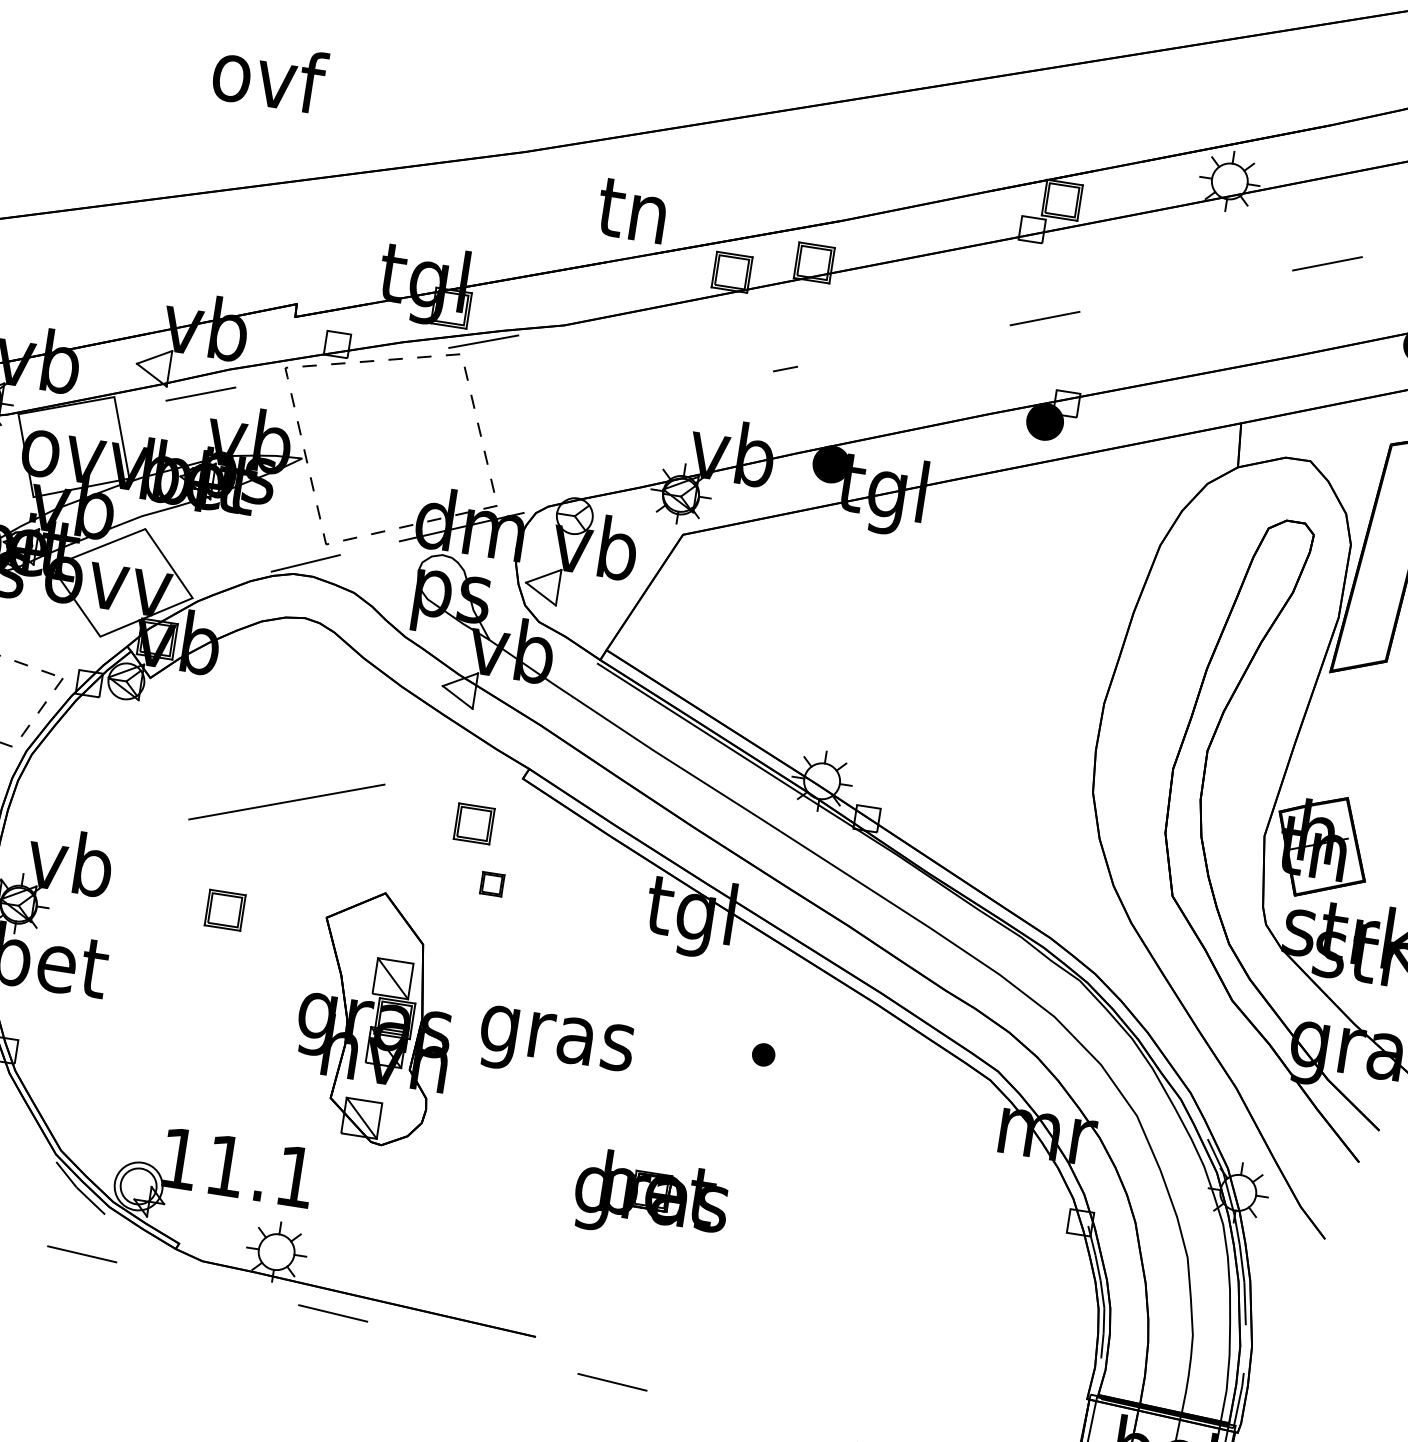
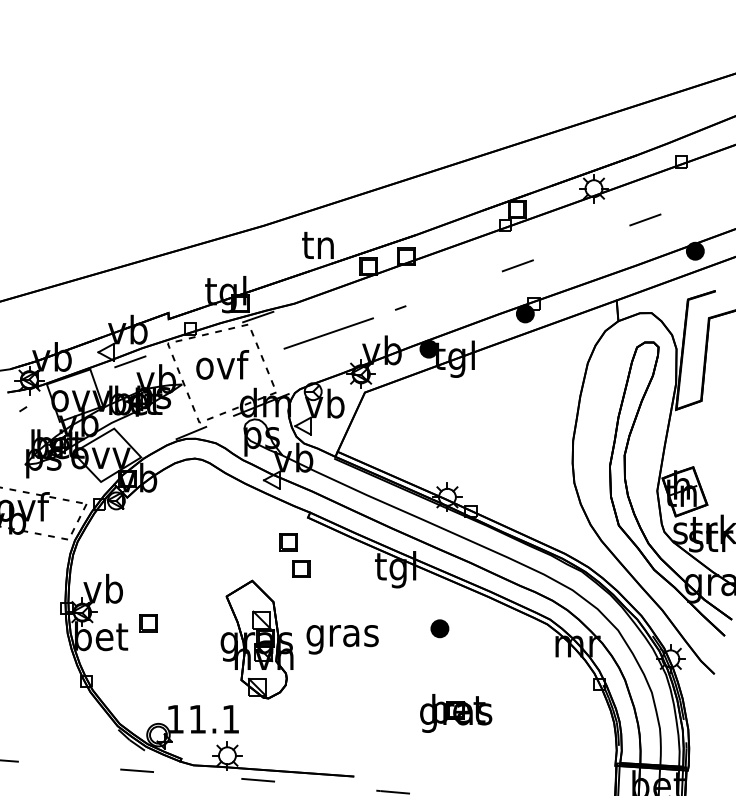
text: (269, 75) -> (222, 364), moved
line: (286, 801) -> (328, 333), moved
part: (492, 883) -> (301, 568), size x1.67
part: (224, 910) -> (148, 623), moved
part: (762, 1053) -> (439, 628), size x1.67
part: (652, 1198) -> (456, 713), moved

